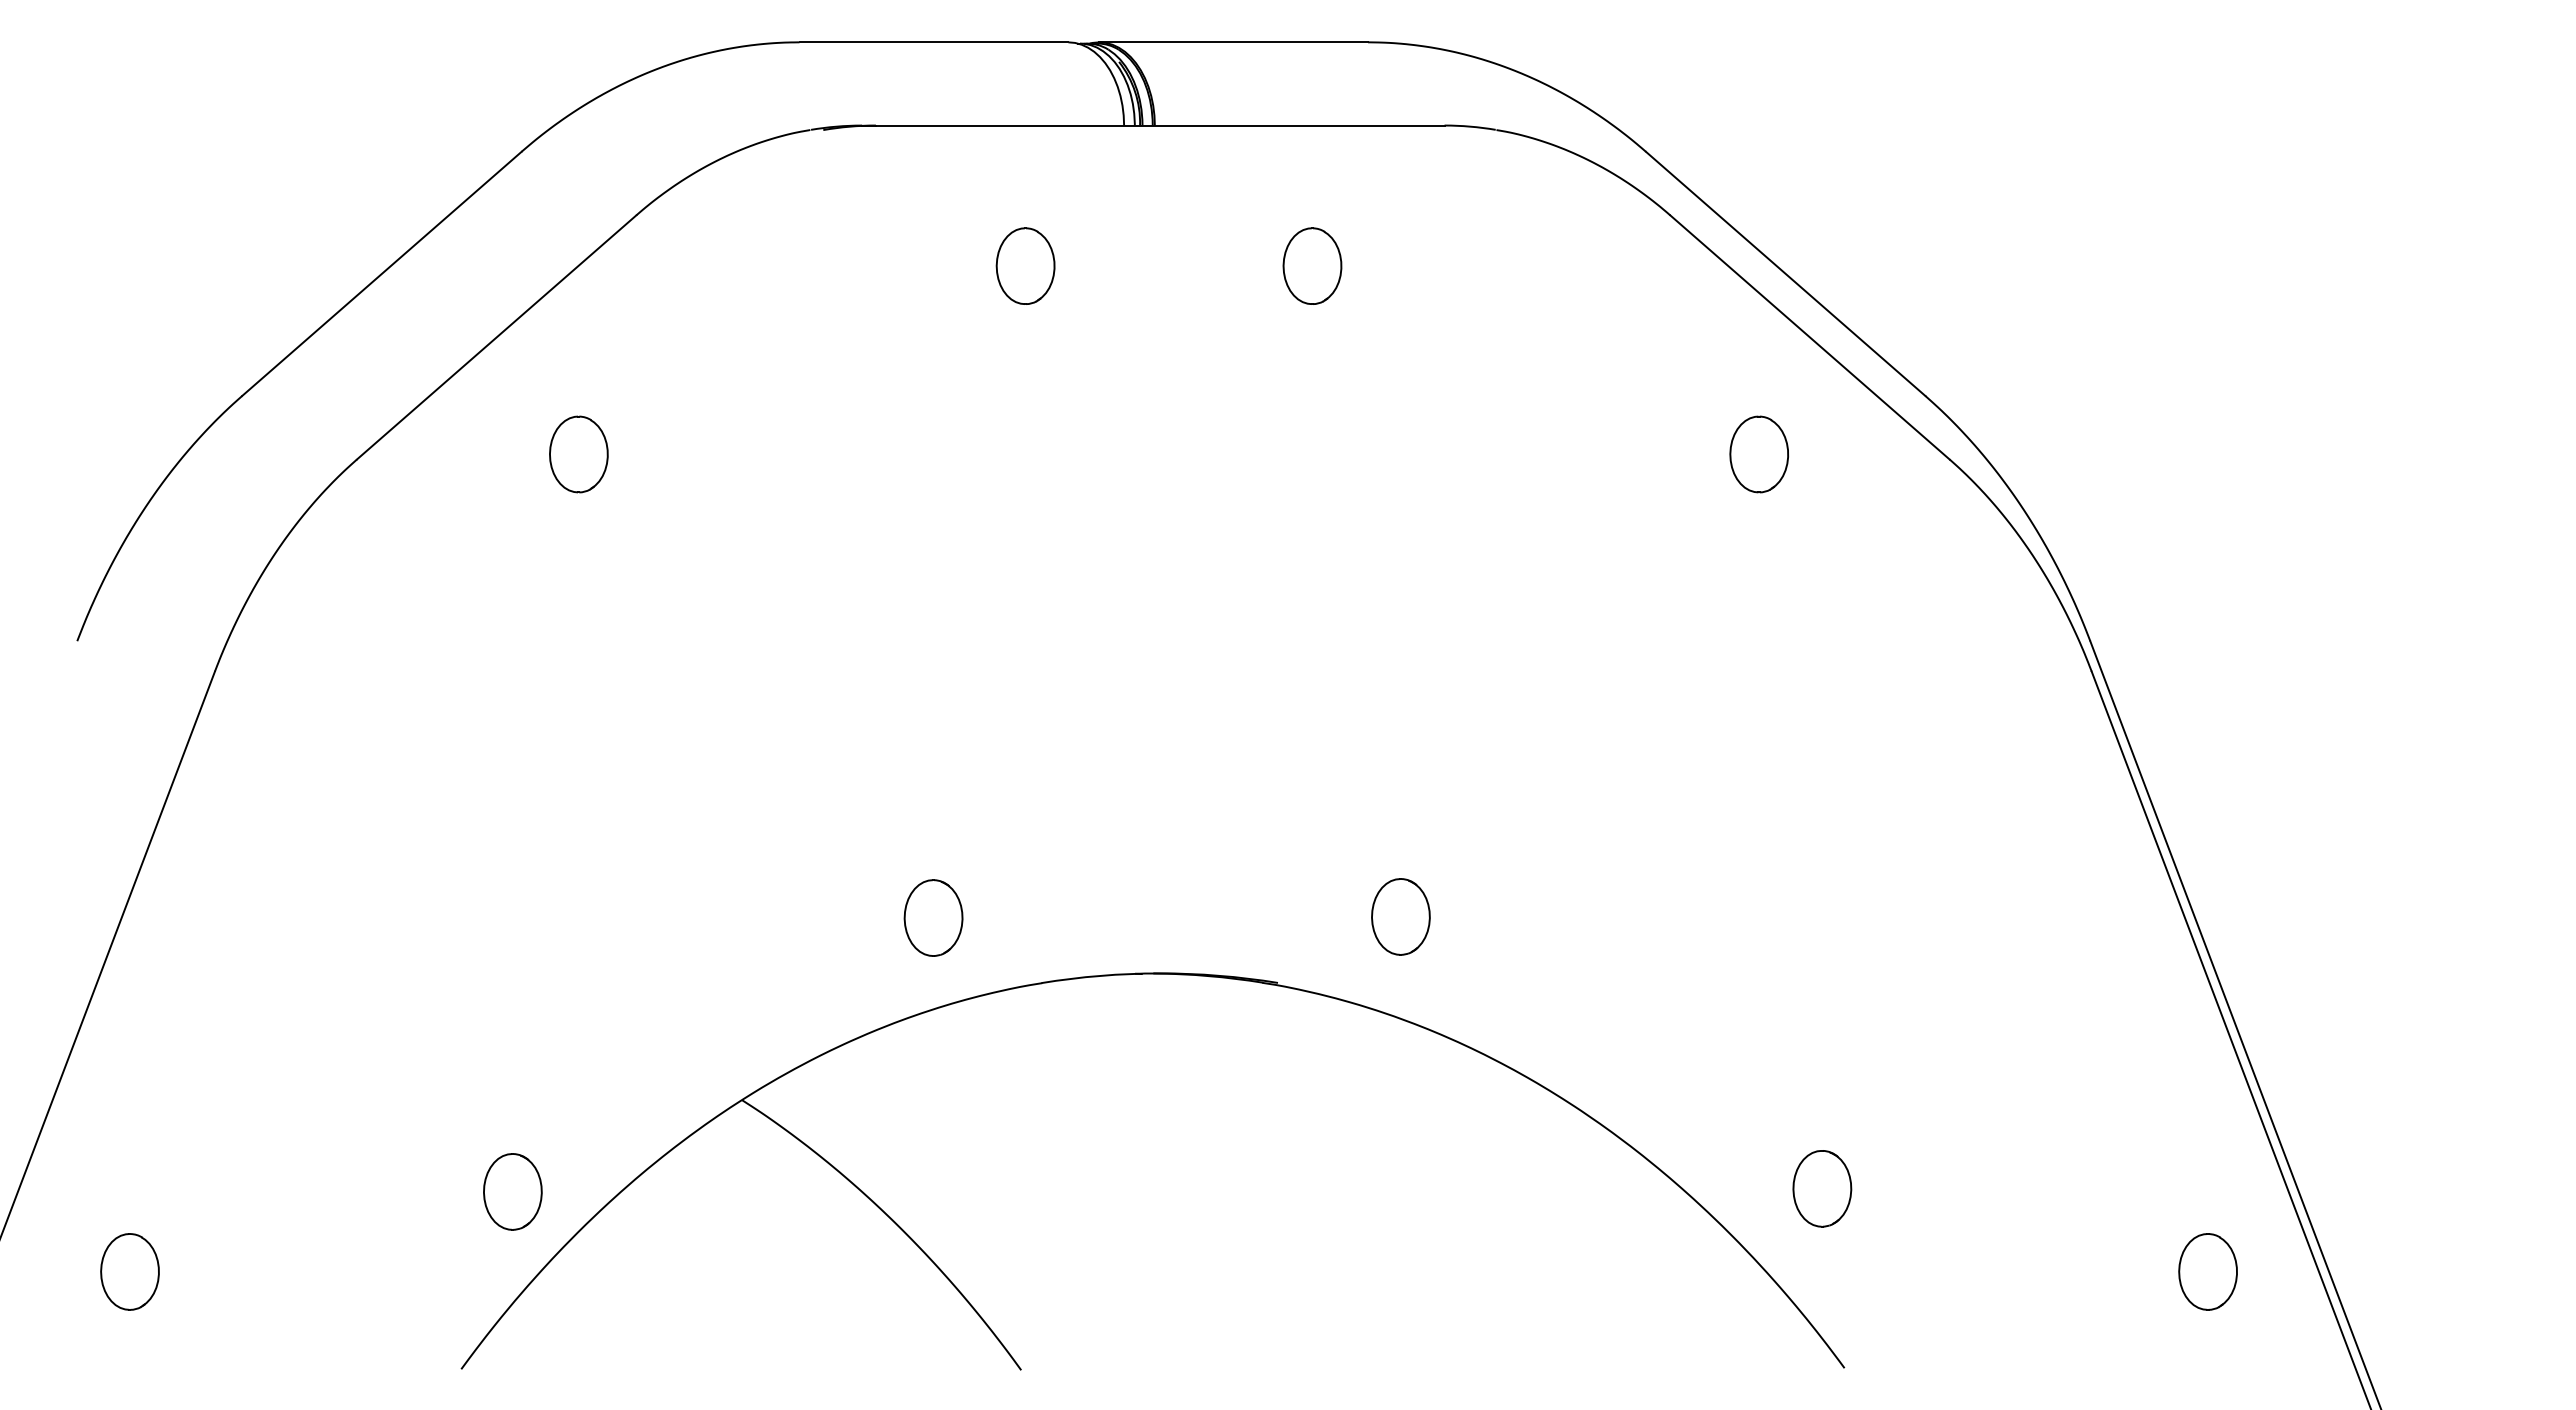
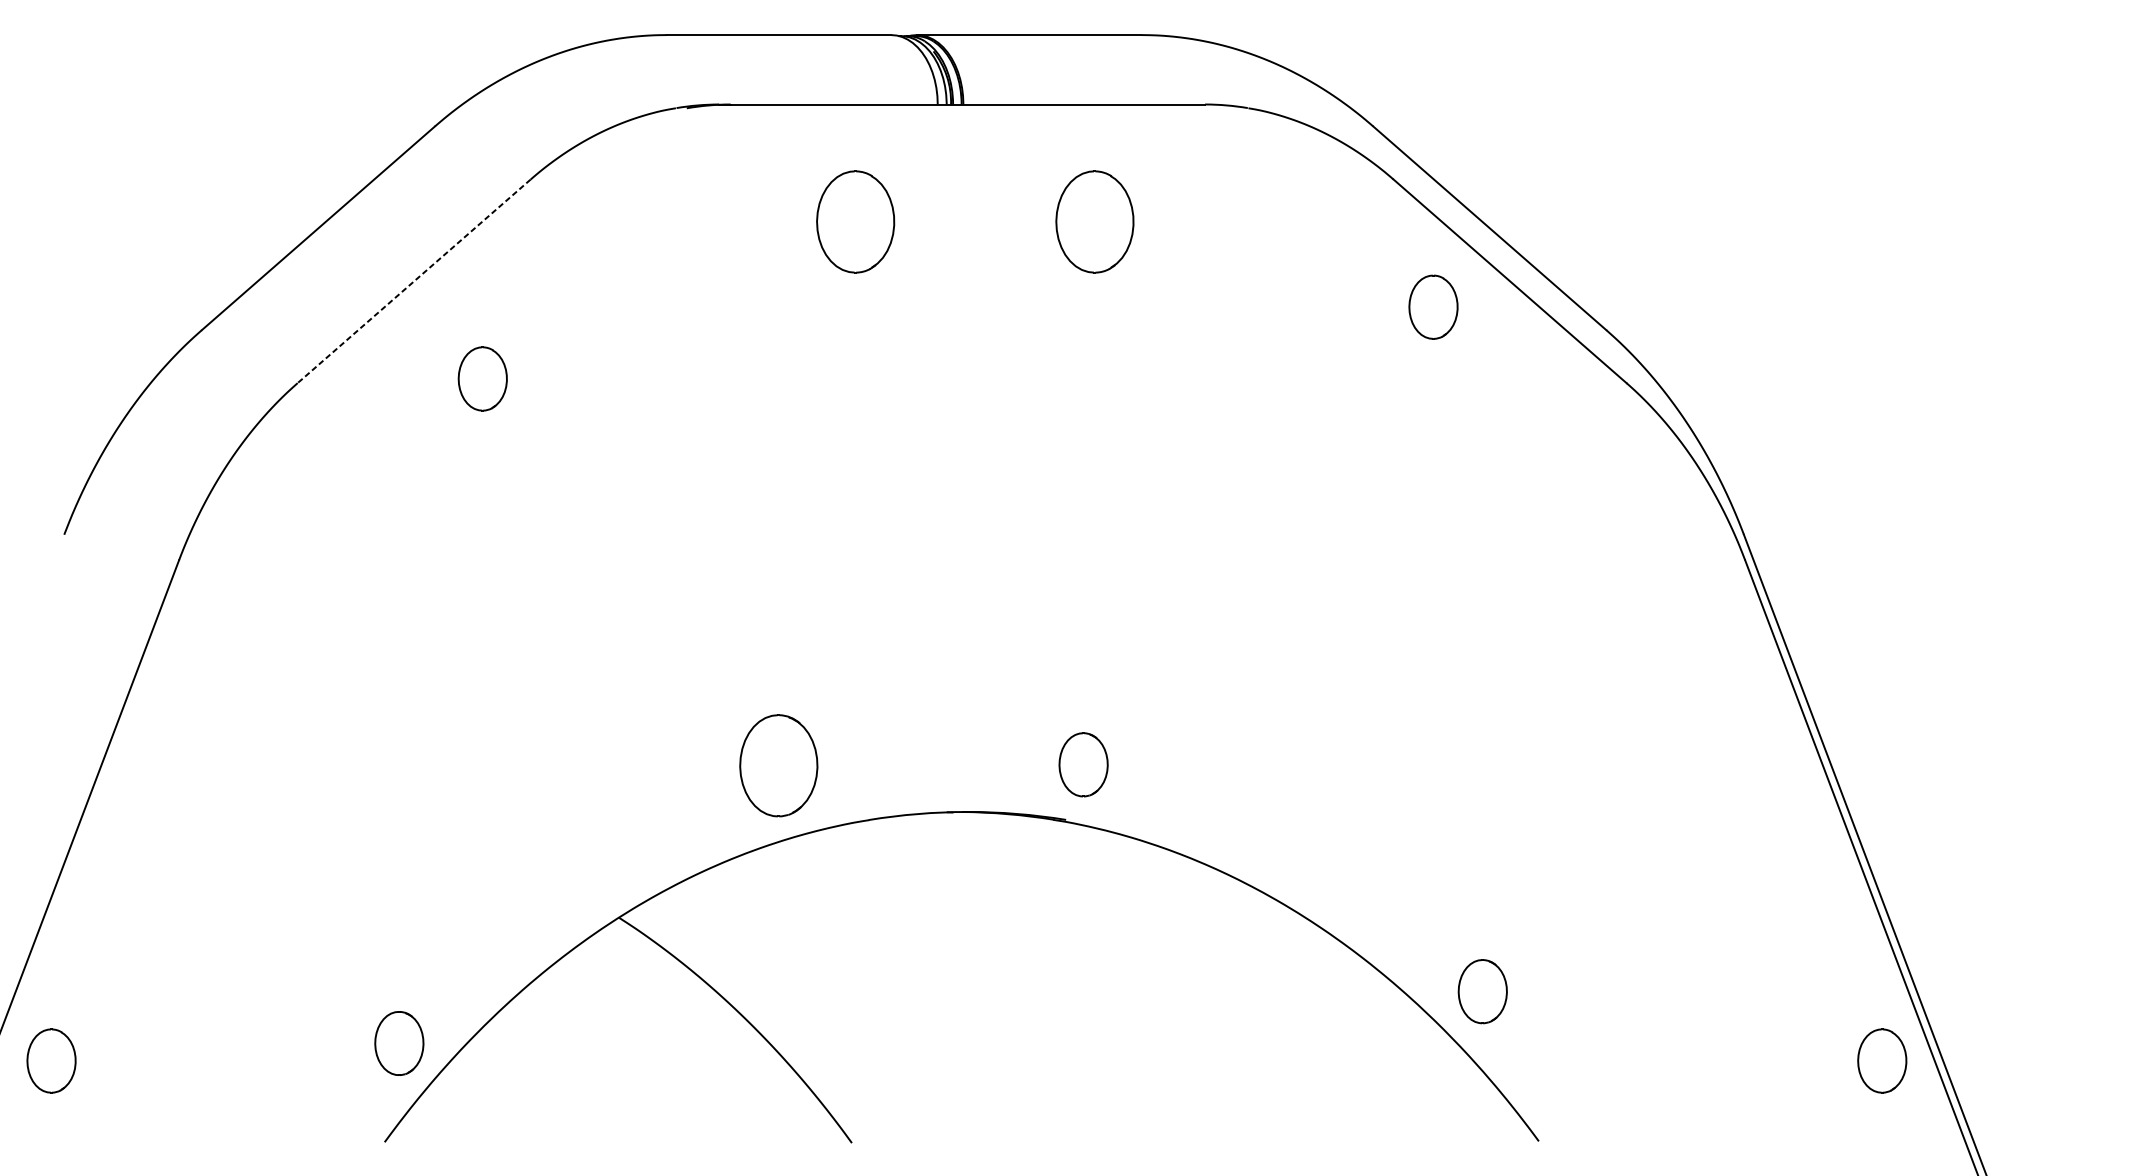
part: (1025, 265) -> (855, 221), size x1.6
part: (1312, 265) -> (1094, 221), size x1.6
line: (496, 337) -> (414, 281), solid -> dashed
part: (1758, 454) -> (1432, 307), moved
part: (1400, 916) -> (1083, 764), moved
part: (933, 917) -> (778, 765), size x1.6
part: (1822, 1188) -> (1482, 991), moved
part: (512, 1191) -> (399, 1043), moved
part: (129, 1271) -> (51, 1060), moved
part: (2207, 1271) -> (1881, 1060), moved

